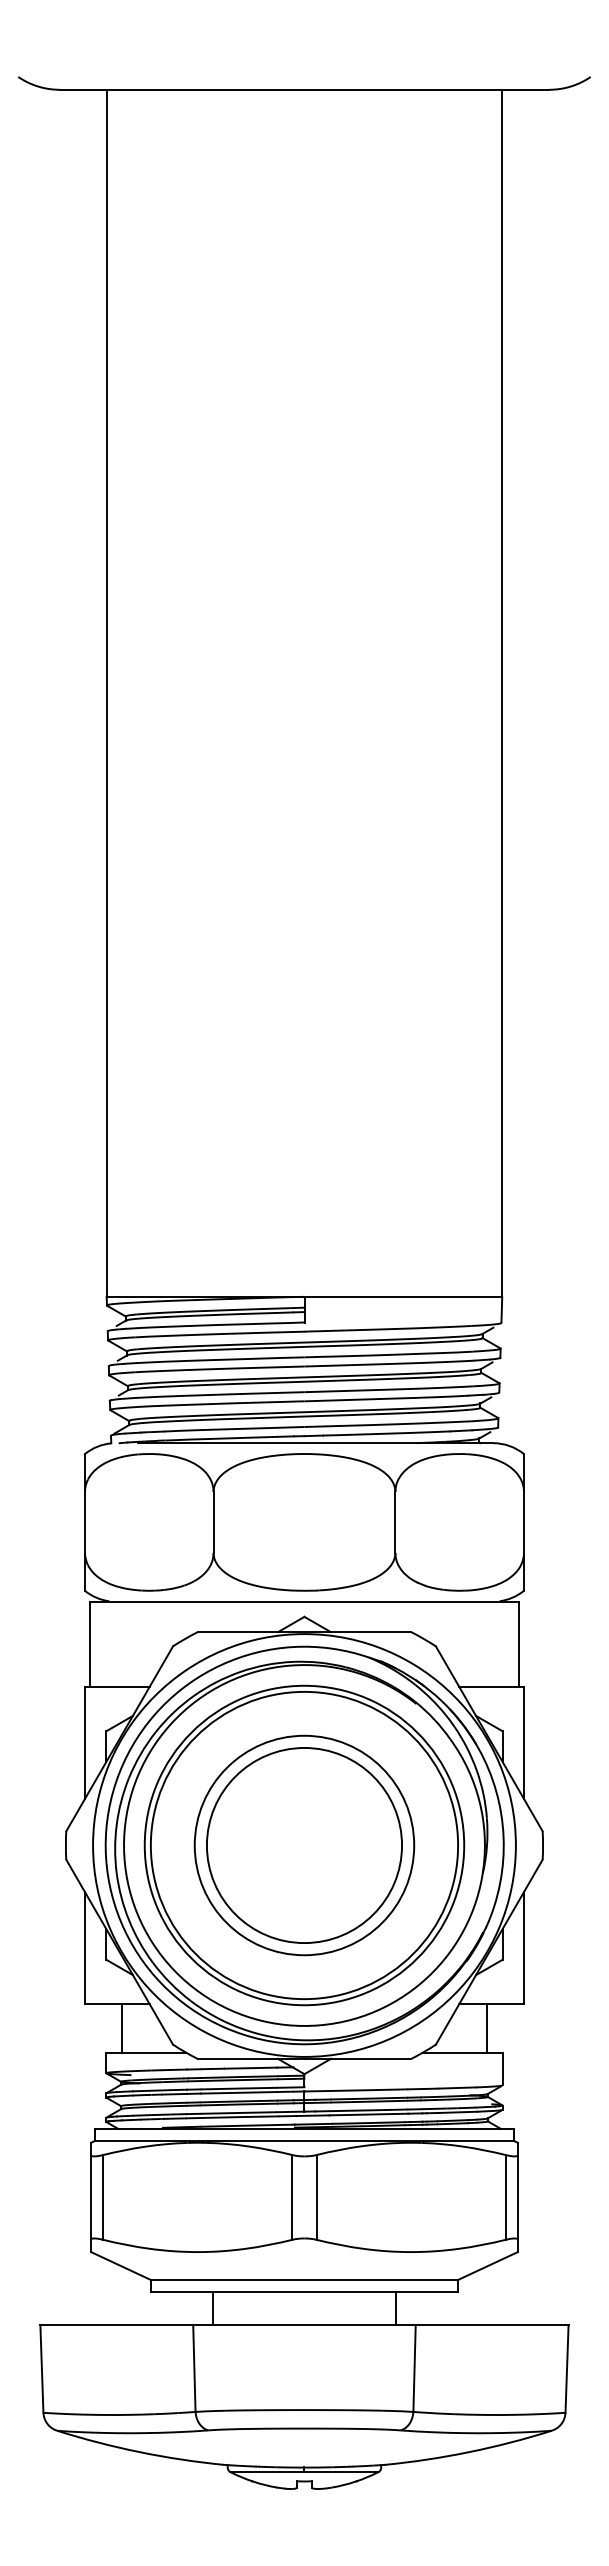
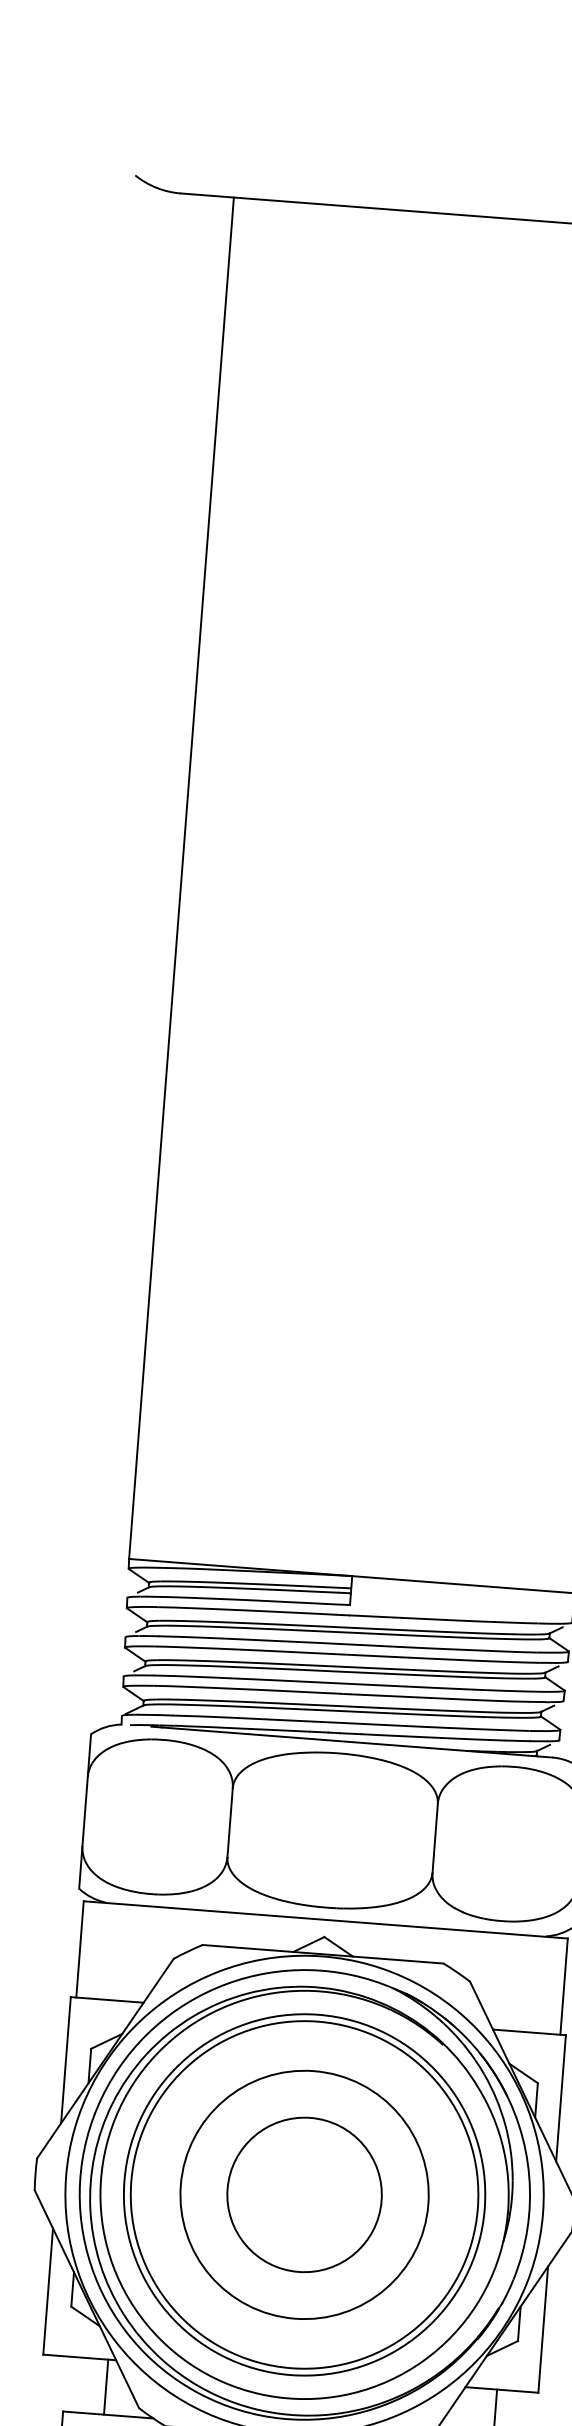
circle: (304, 1845) -> (304, 2194), size x0.7
line: (121, 2028) -> (106, 2387), moved

